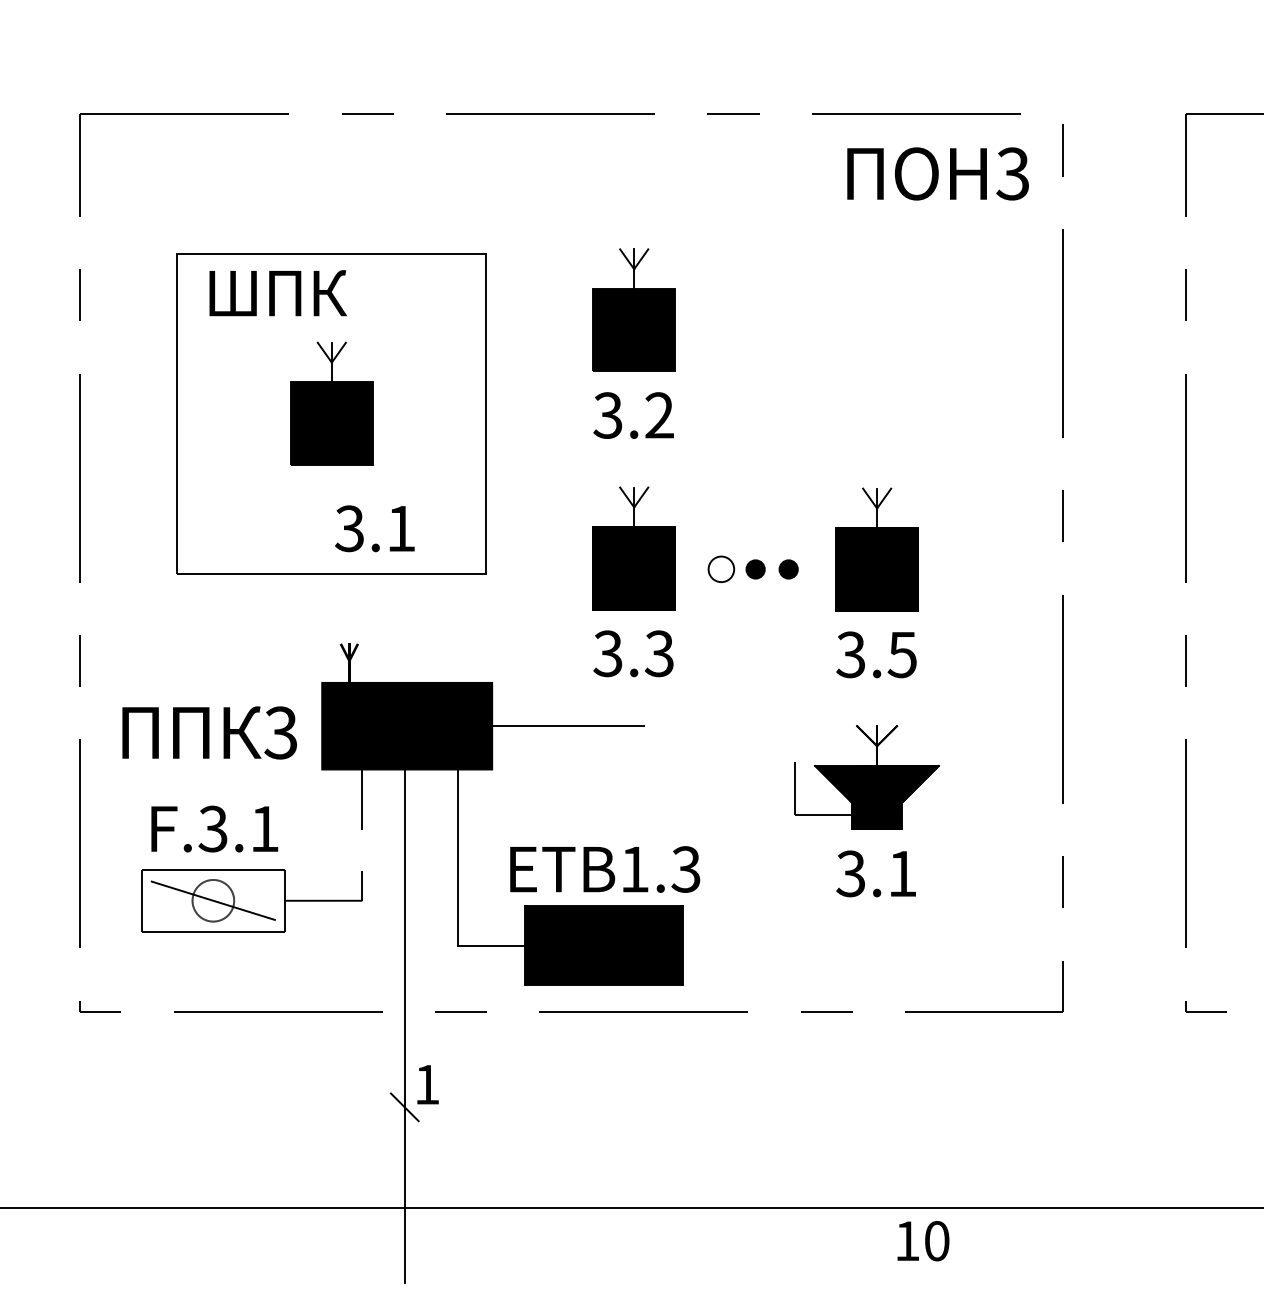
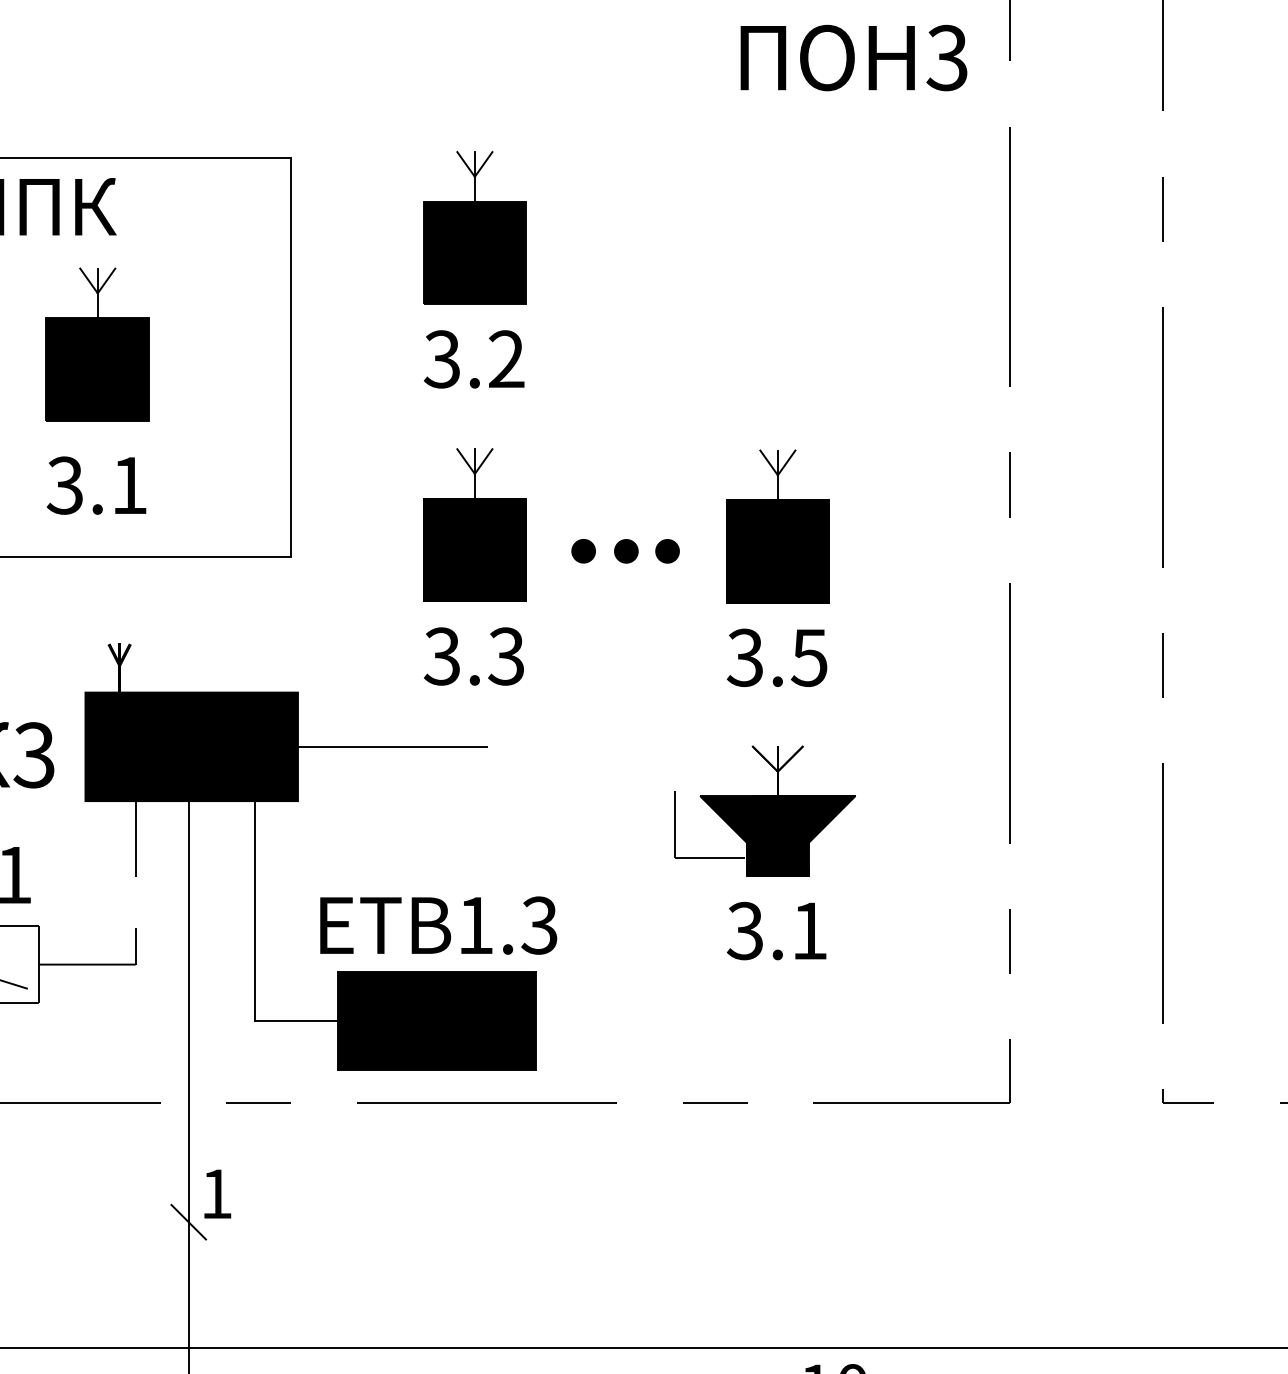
text: (374, 528) -> (96, 485), moved
part: (721, 569) -> (583, 551), size x0.71

